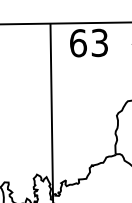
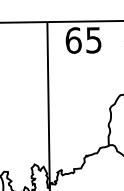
text: (99, 42) -> (93, 39), 63 -> 65

